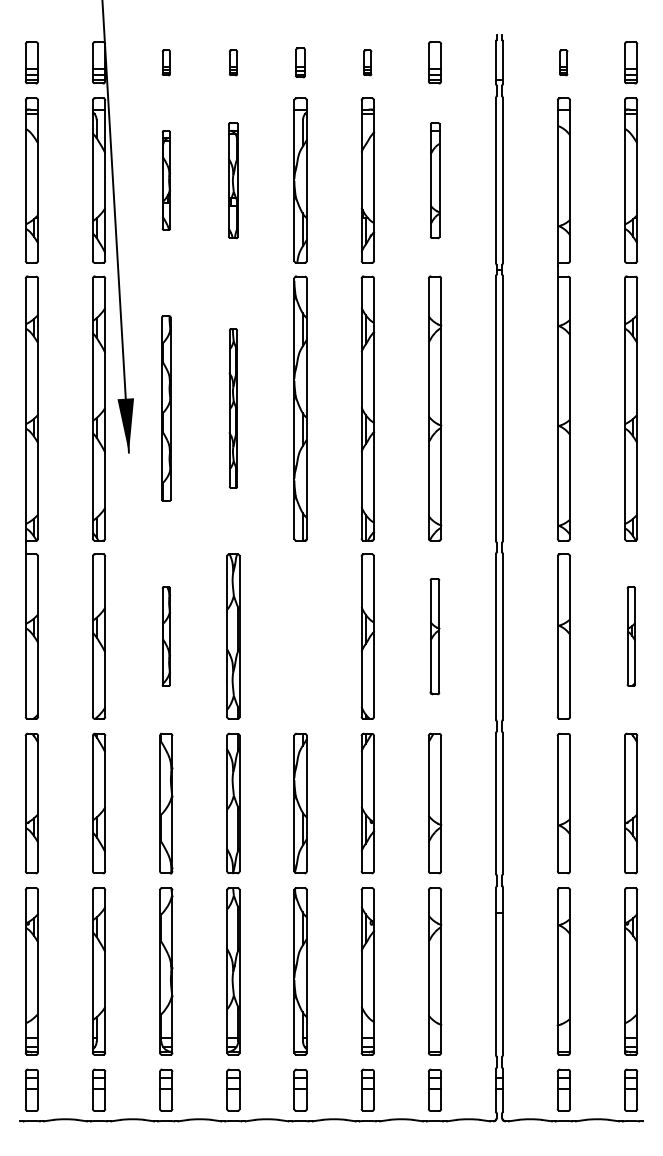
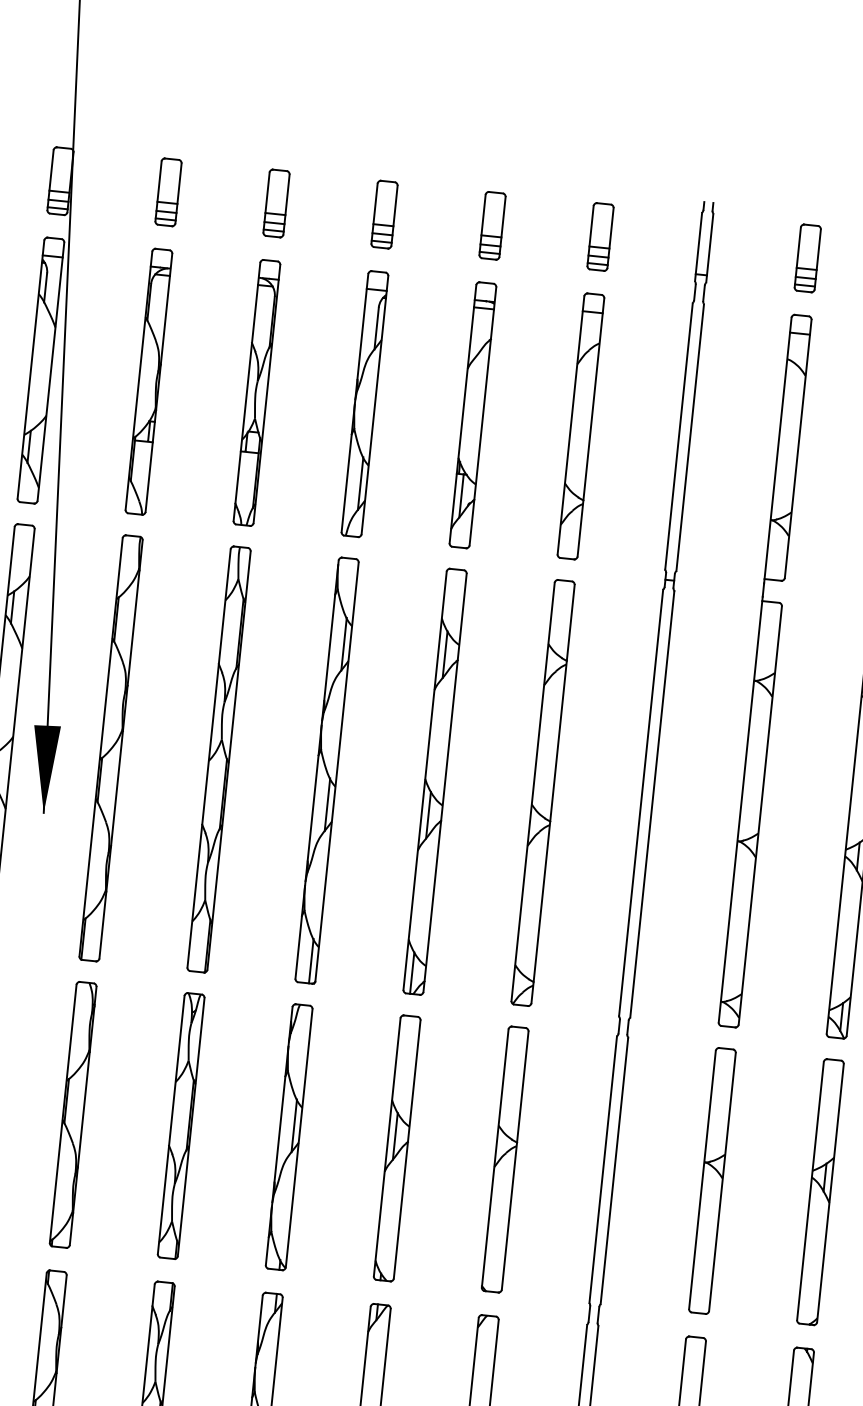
part: (166, 62) -> (168, 191), size x1.67
part: (233, 62) -> (276, 203), size x1.67
part: (300, 62) -> (384, 214), size x1.43
part: (367, 62) -> (492, 225), size x1.67
part: (563, 62) -> (807, 257), size x1.67
part: (166, 180) -> (149, 381), size x1.67
part: (233, 180) -> (257, 392), size x1.43
part: (435, 180) -> (581, 426), size x1.43
part: (166, 408) -> (111, 748), size x1.43
part: (233, 408) -> (219, 759), size x1.67
part: (166, 636) -> (73, 1114), size x1.67
part: (300, 636) -> (289, 1137), added
part: (434, 636) -> (504, 1159), size x1.43
part: (631, 636) -> (821, 1192), size x1.67

